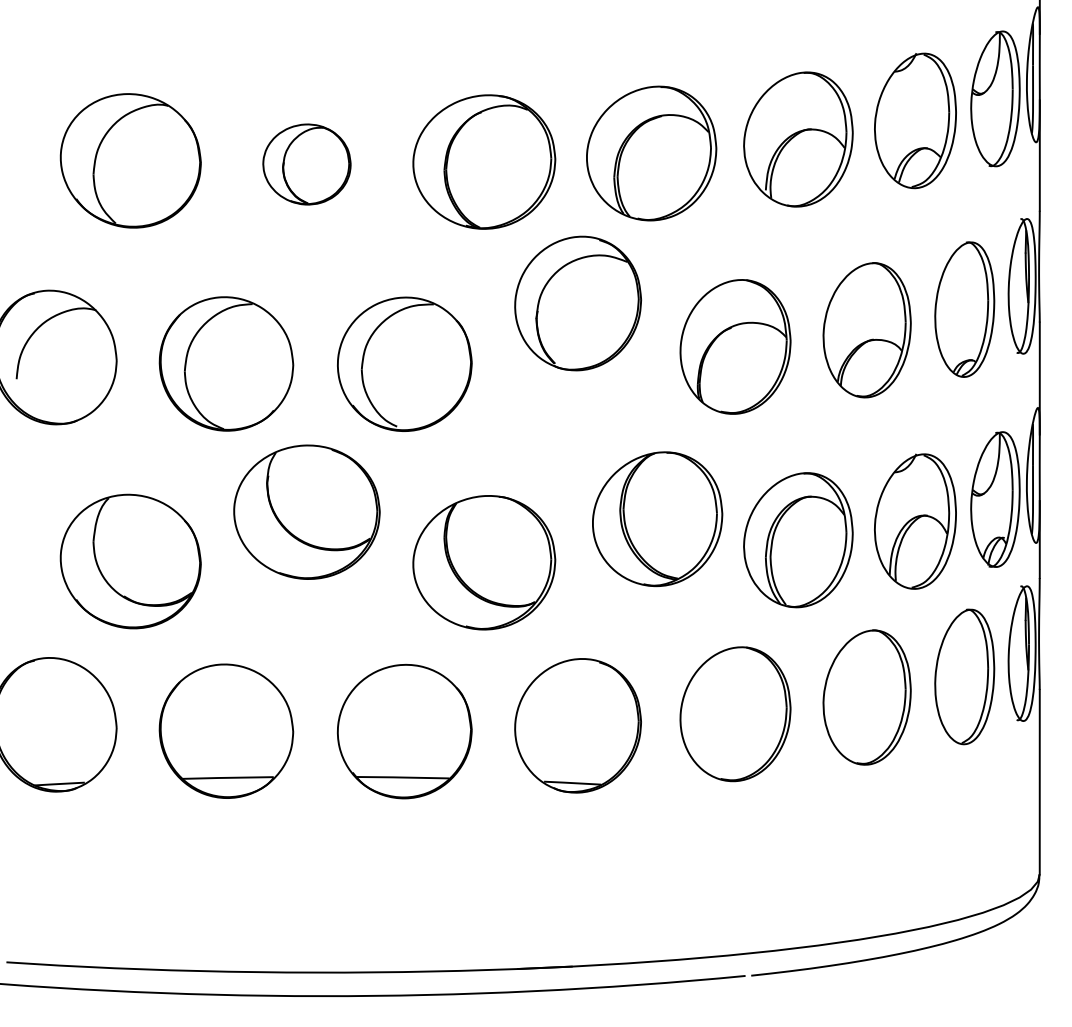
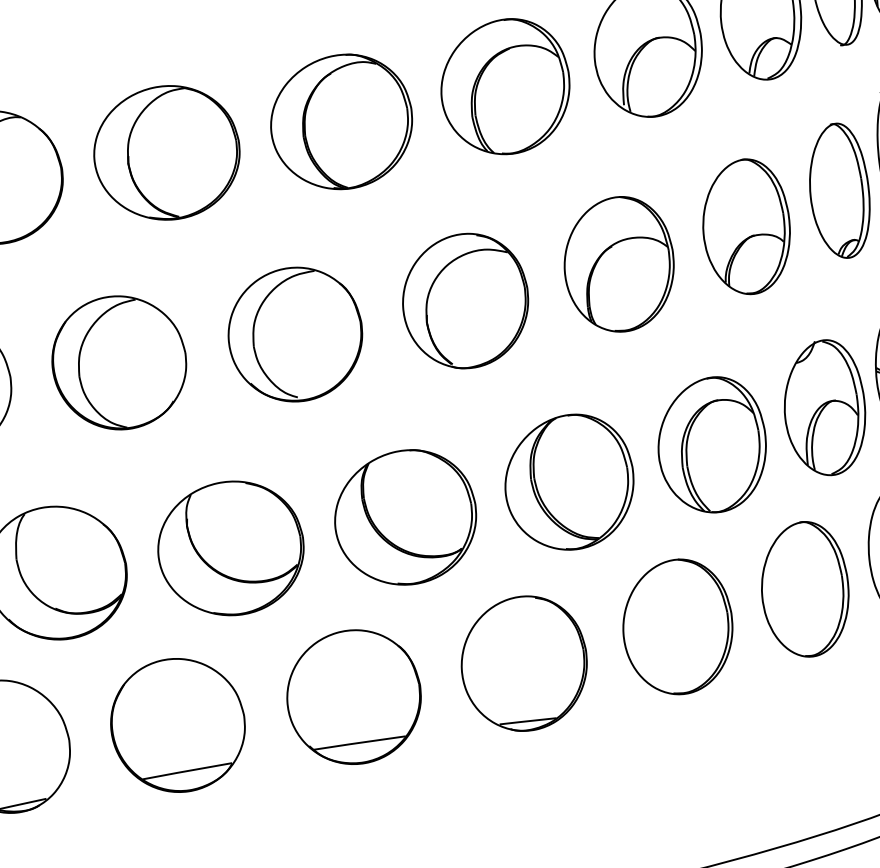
part: (306, 164) -> (166, 153), size x1.67
part: (577, 303) -> (464, 301), moved
part: (306, 511) -> (230, 547), moved
part: (657, 519) -> (569, 482), moved

